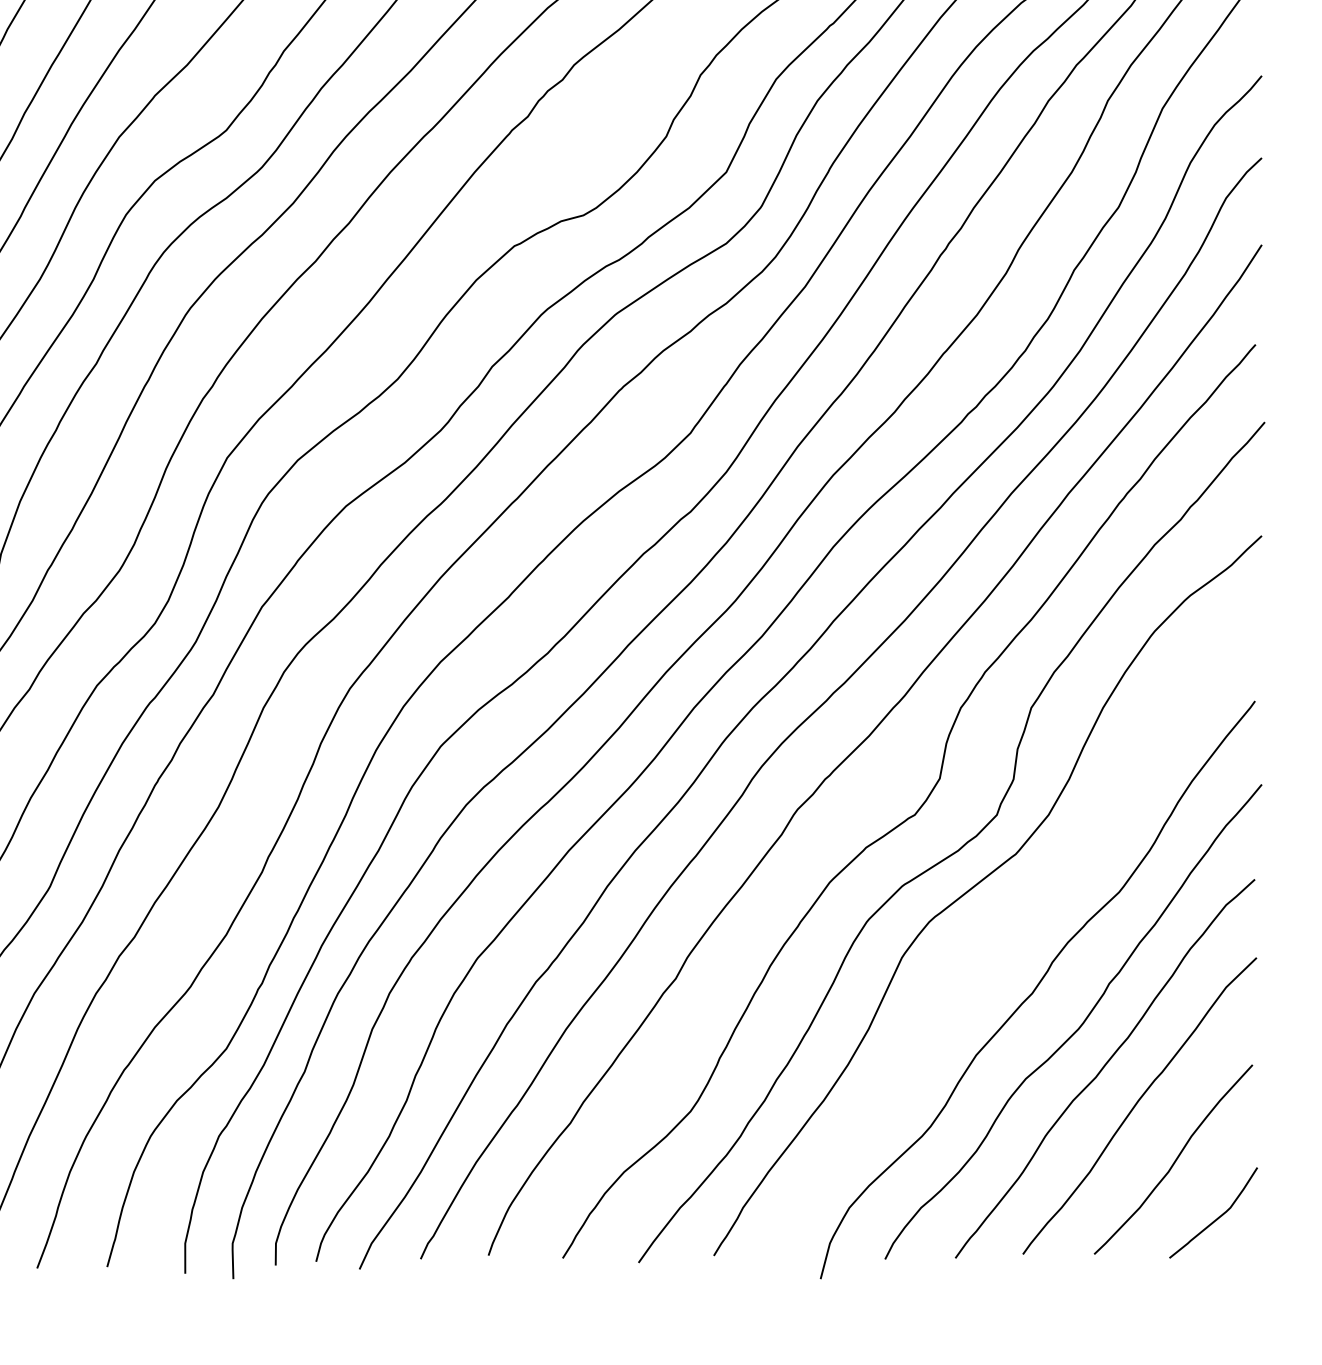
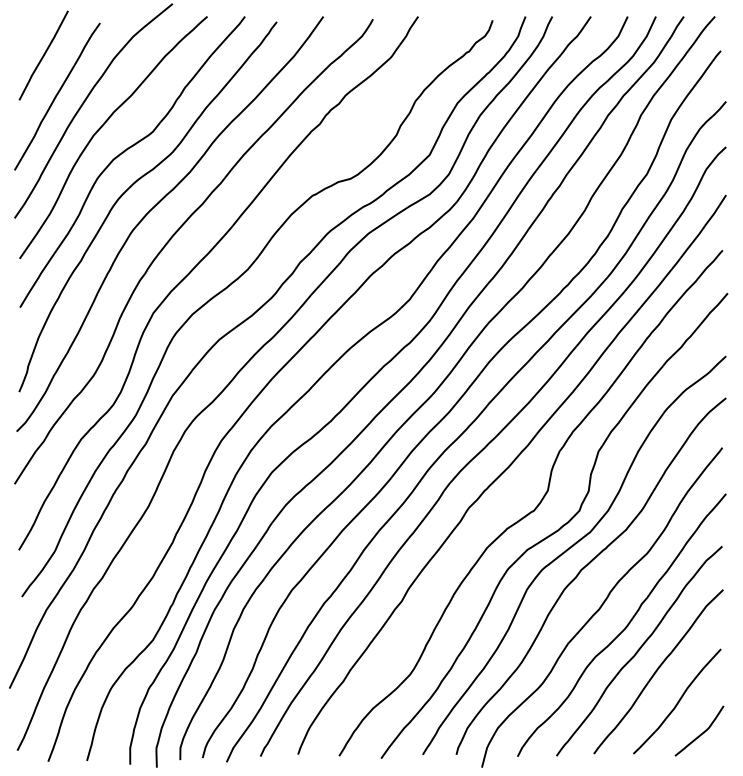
curve: (1005, 919) -> (584, 568), added

